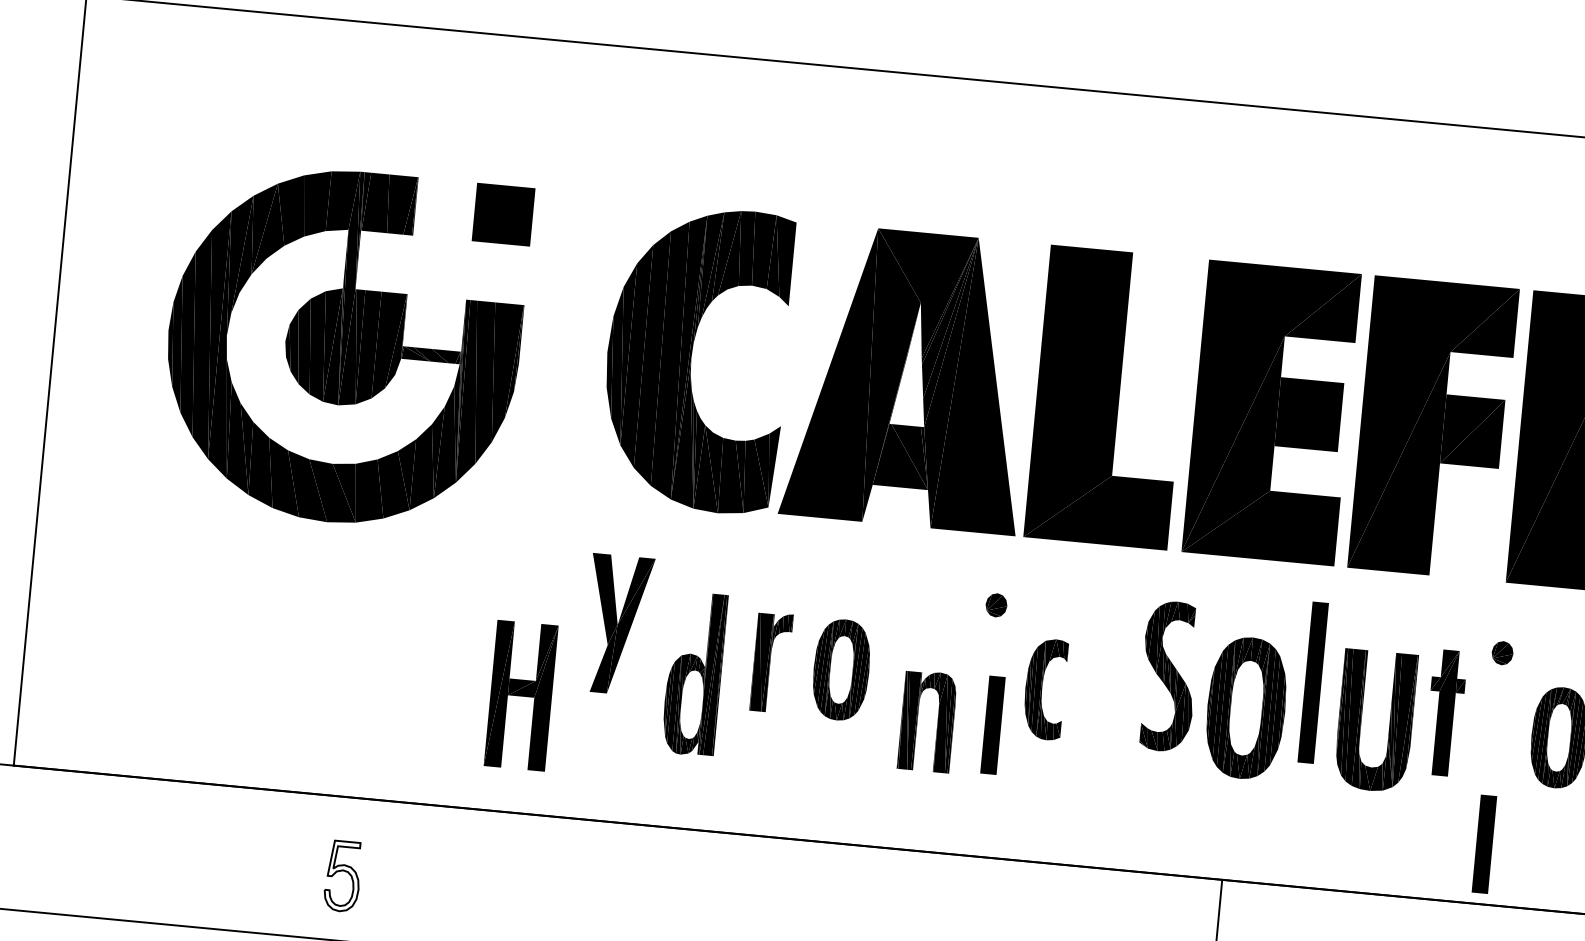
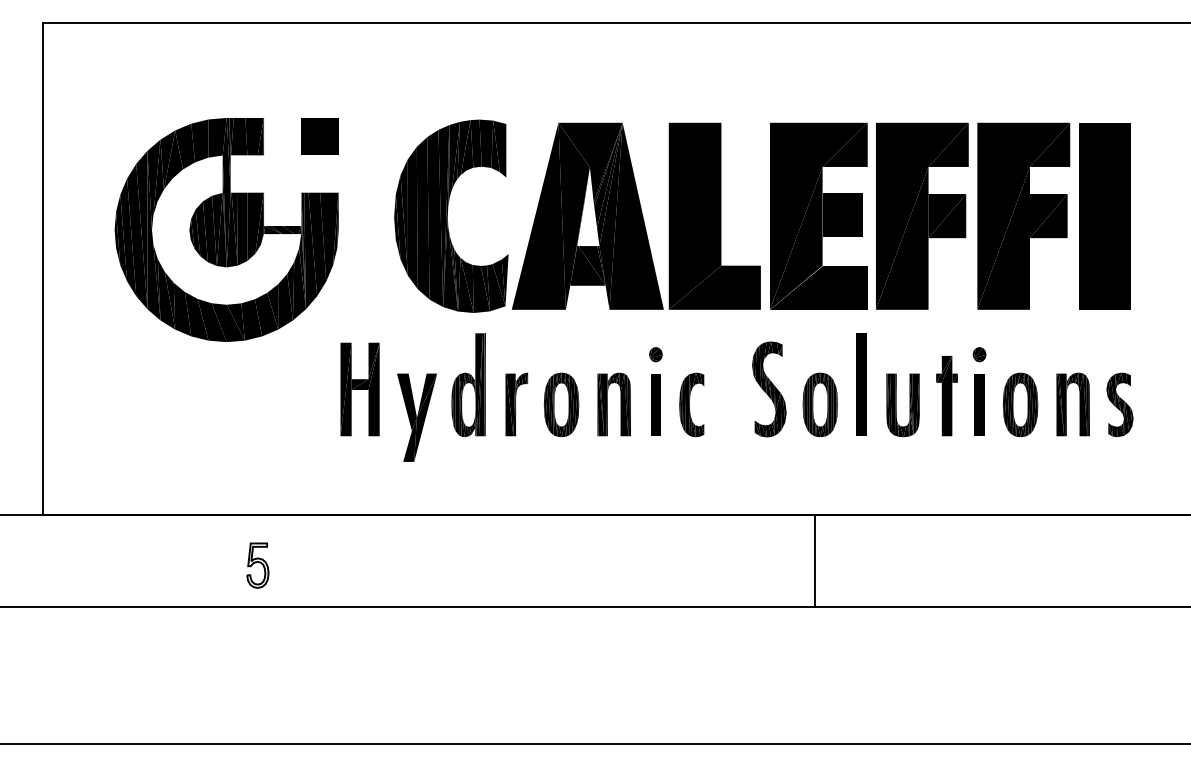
part: (616, 624) -> (416, 417), moved
part: (694, 674) -> (468, 385), moved
part: (520, 695) -> (359, 389), moved
part: (1244, 707) -> (819, 404), size x0.71
part: (926, 721) -> (613, 404), moved
part: (1374, 721) -> (902, 405), size x0.71
part: (992, 724) -> (655, 404), moved
part: (1484, 843) -> (979, 404), moved

